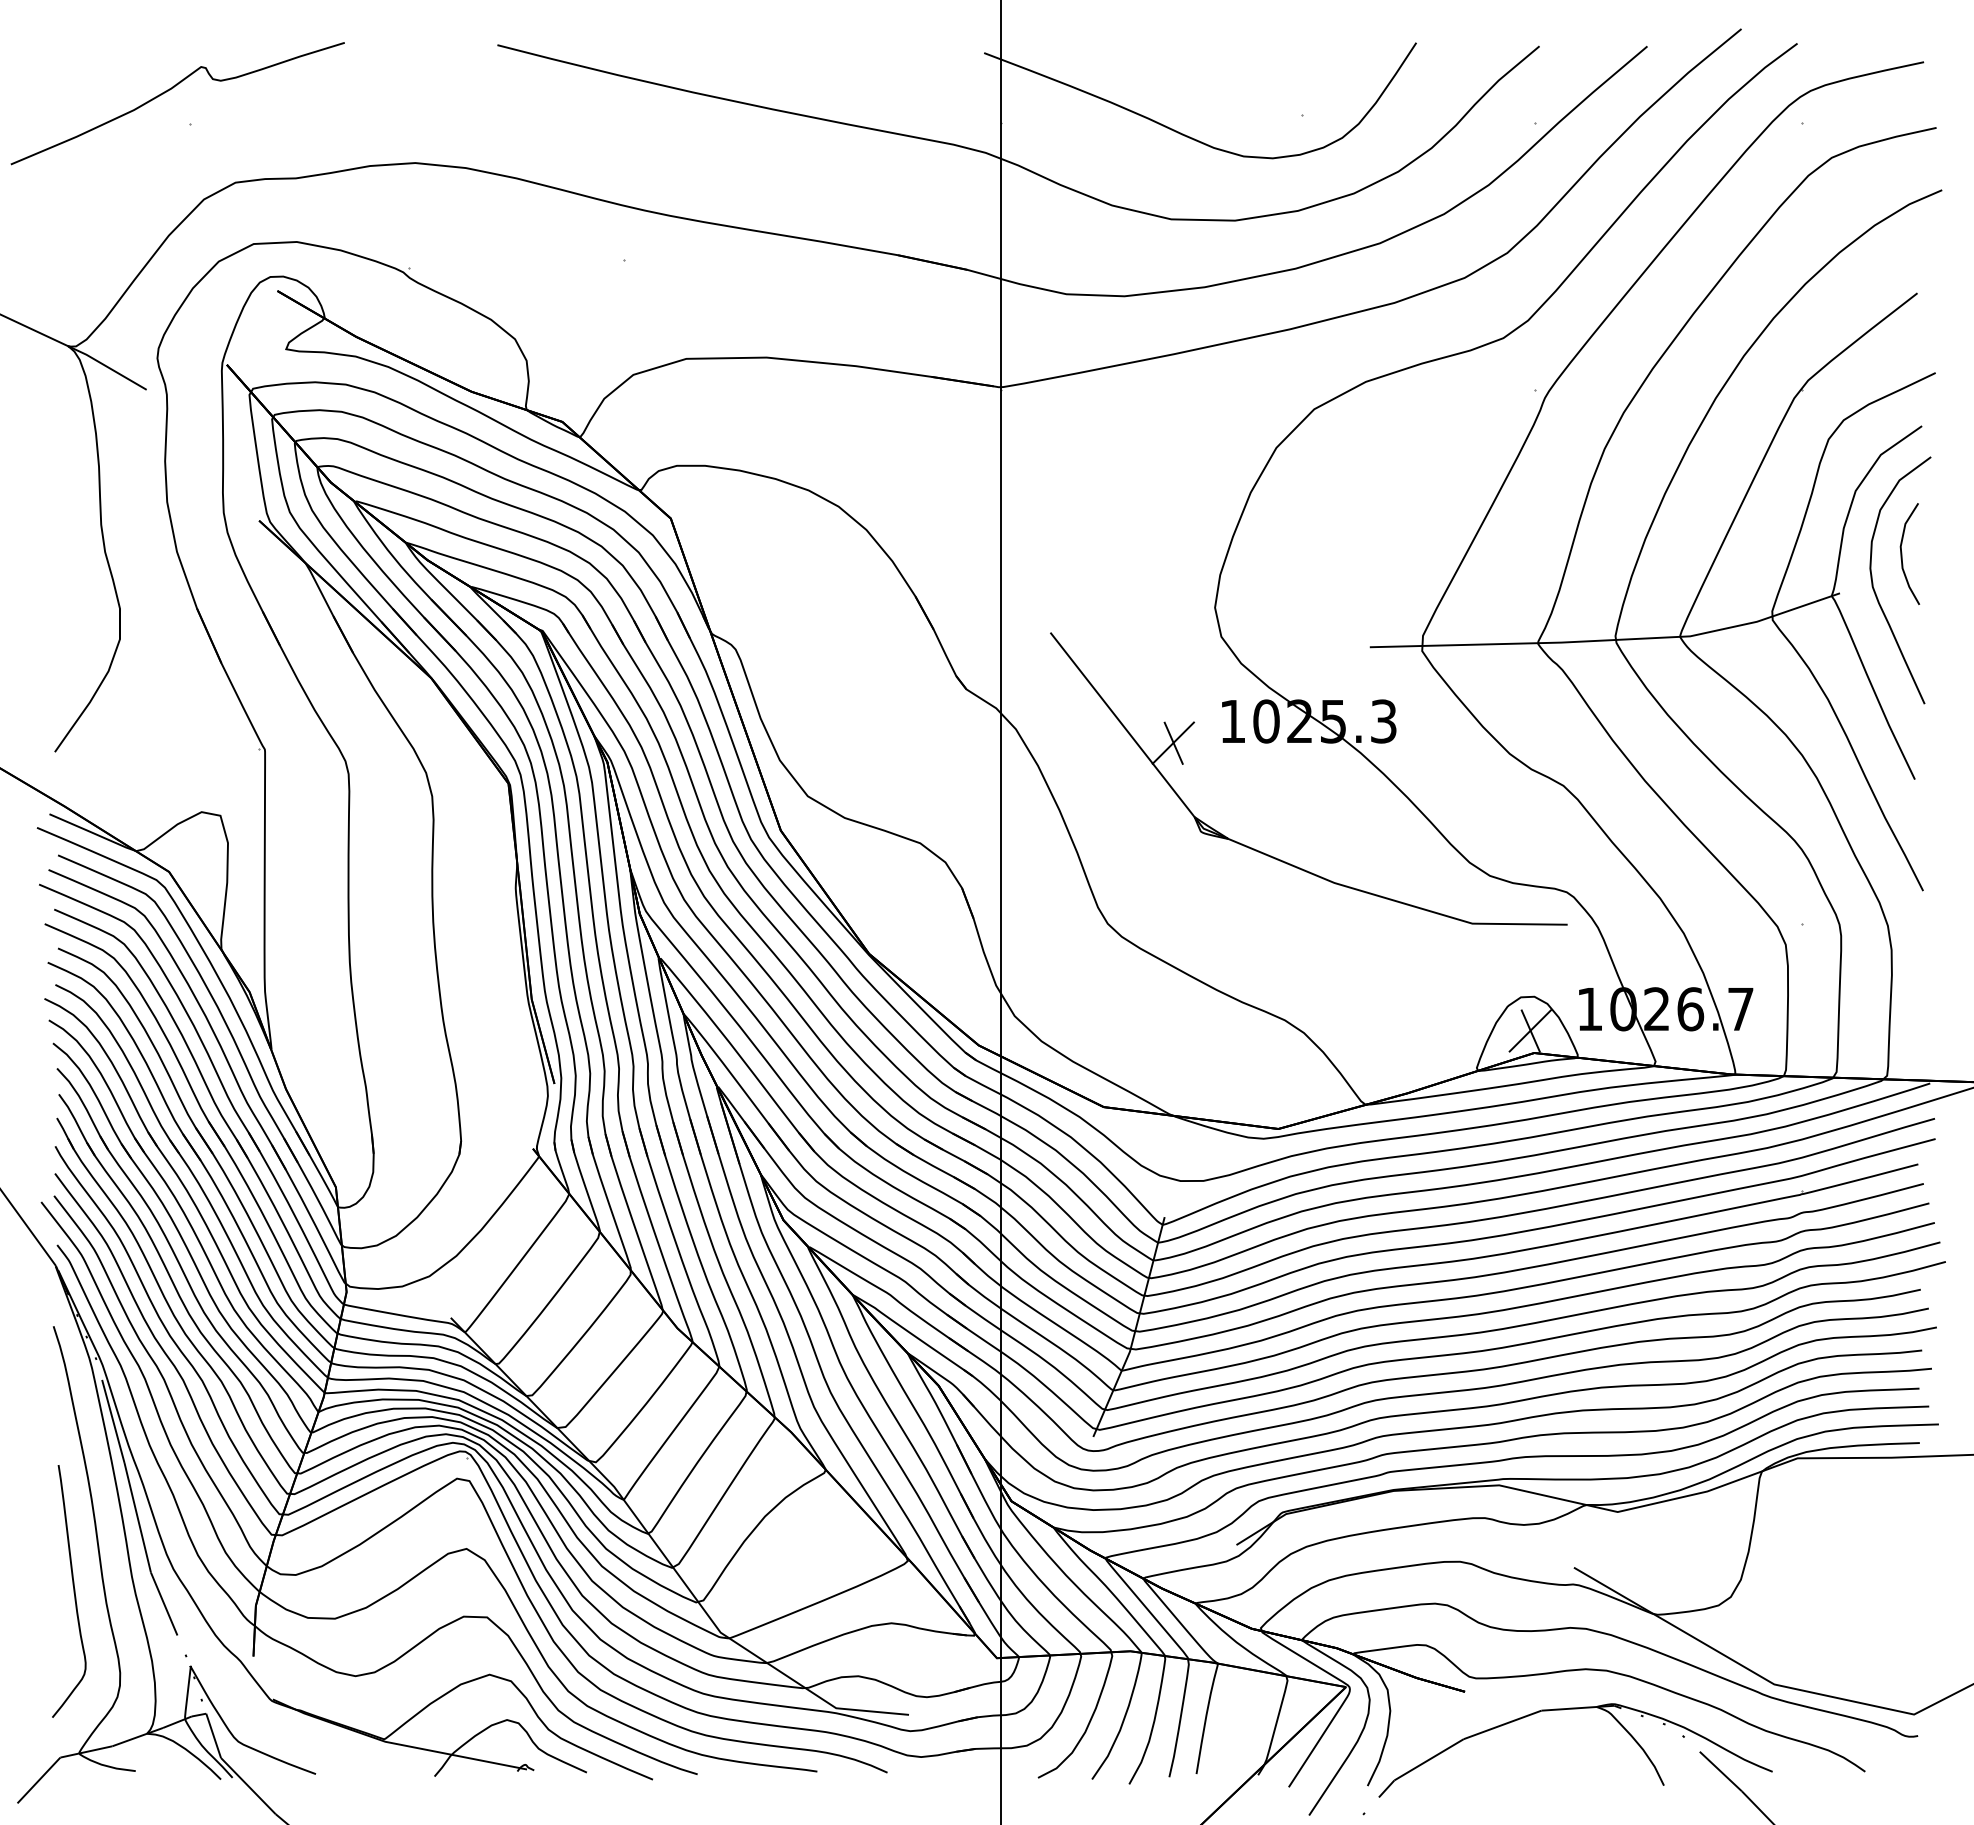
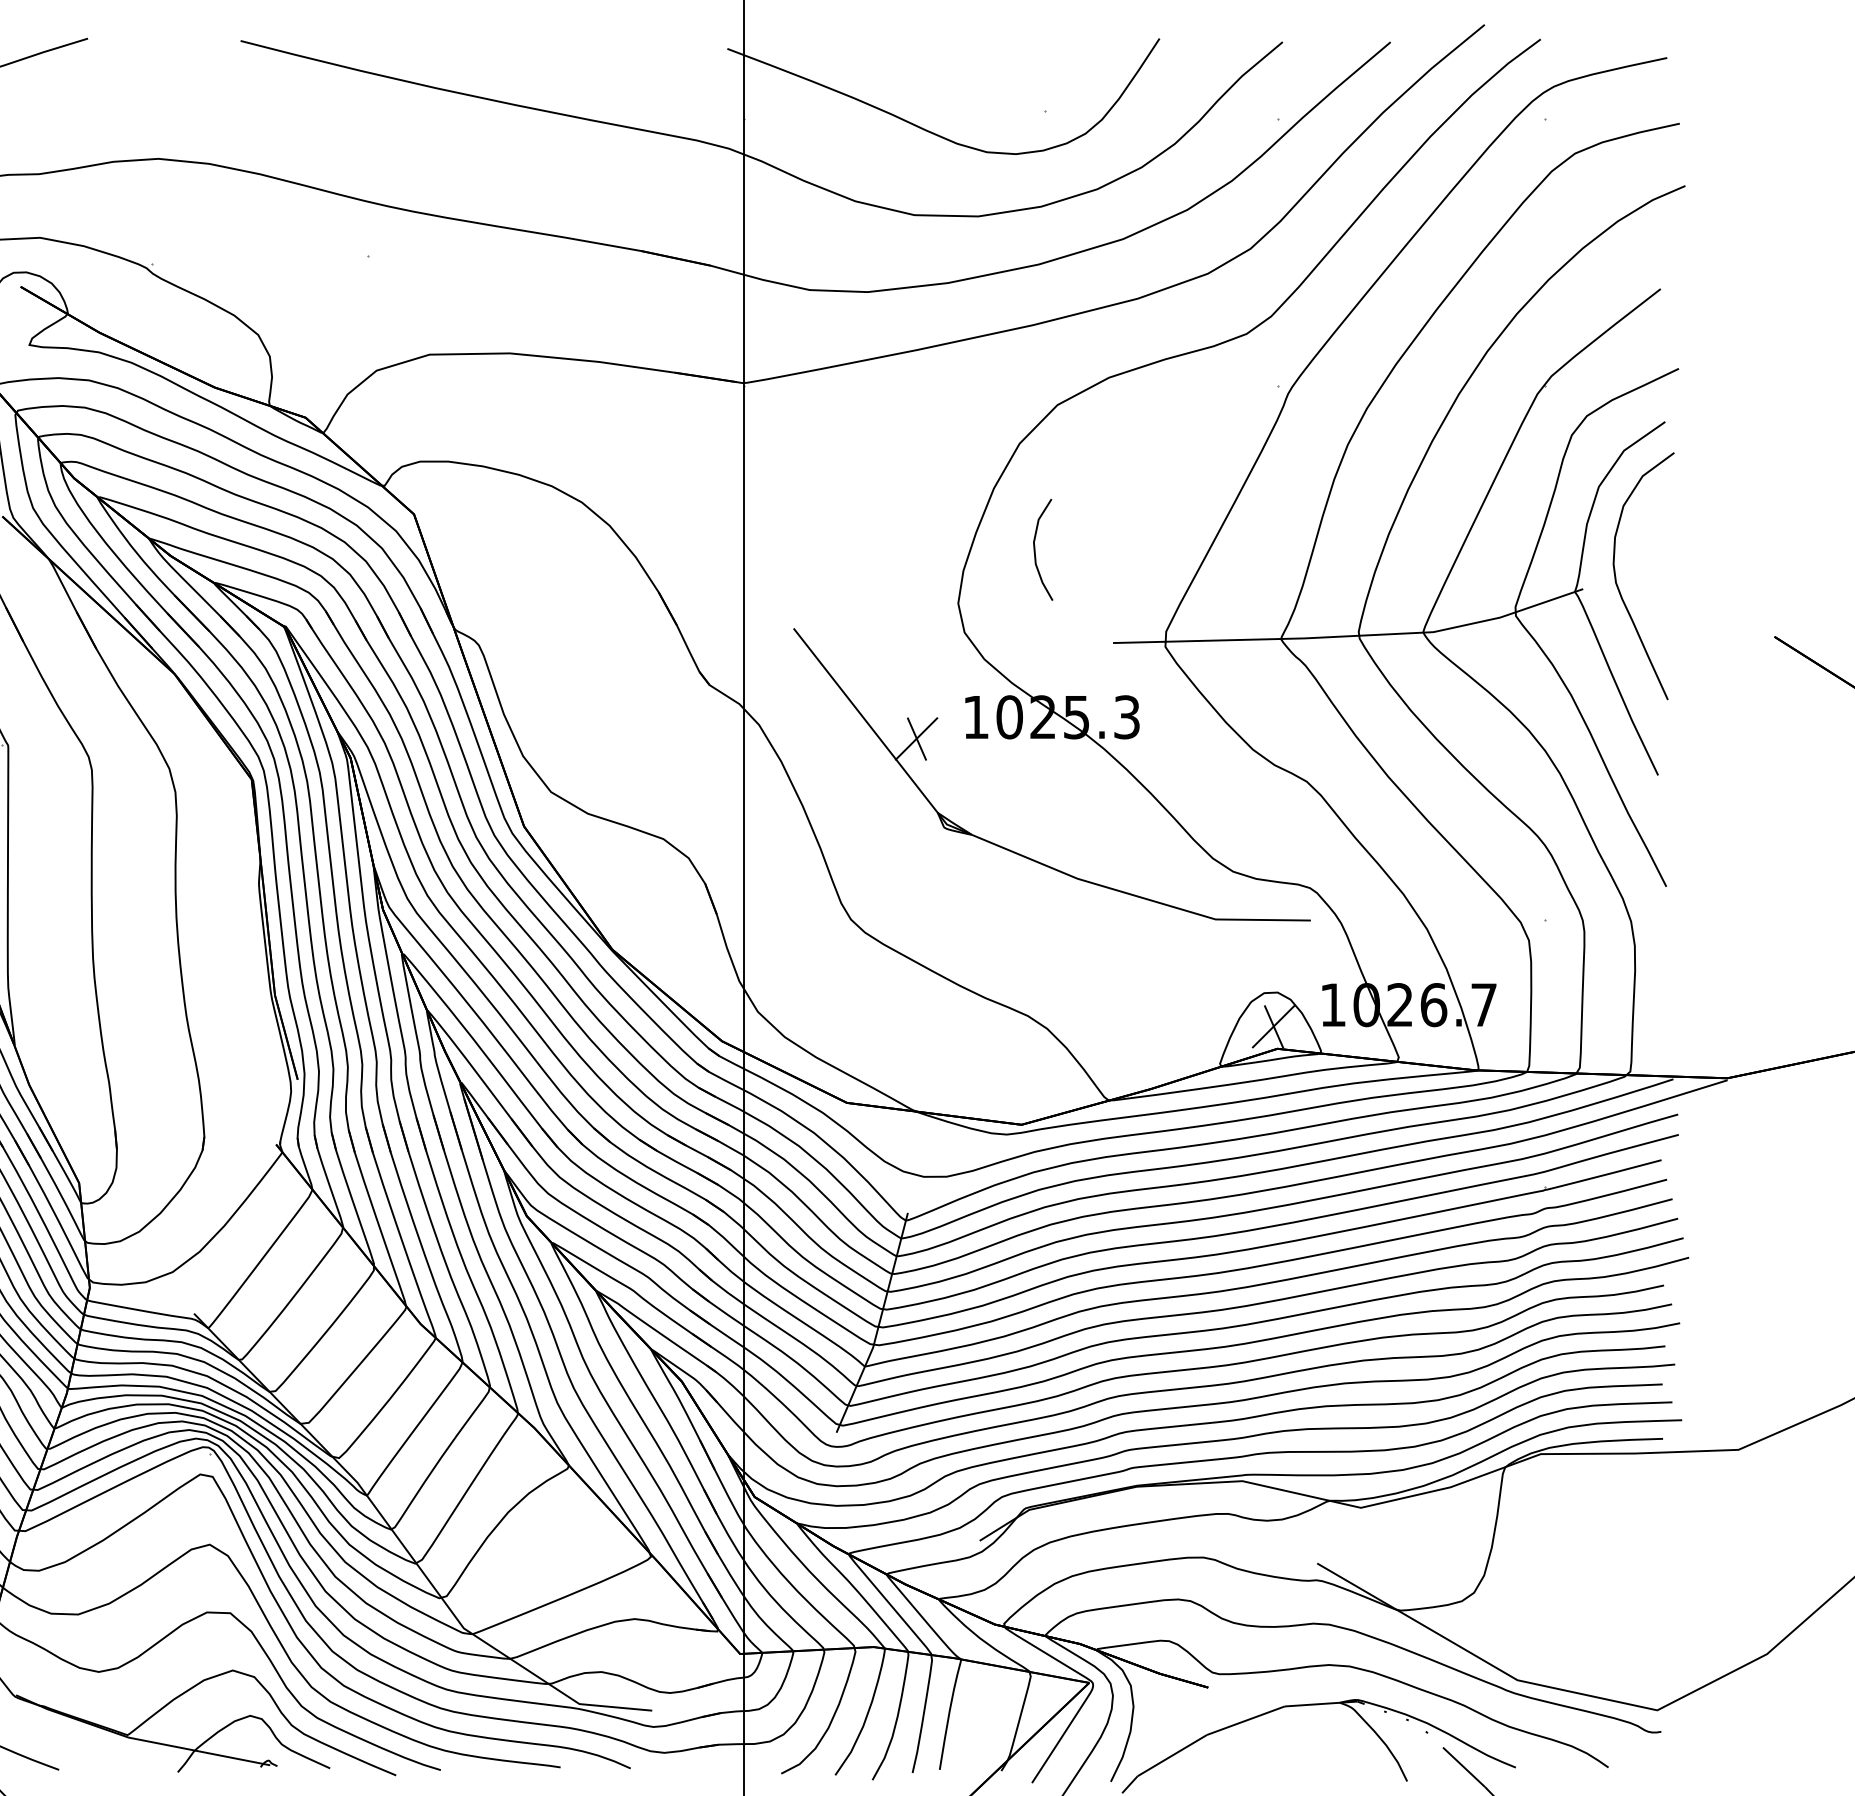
curve: (1902, 553) -> (1035, 549), moved

